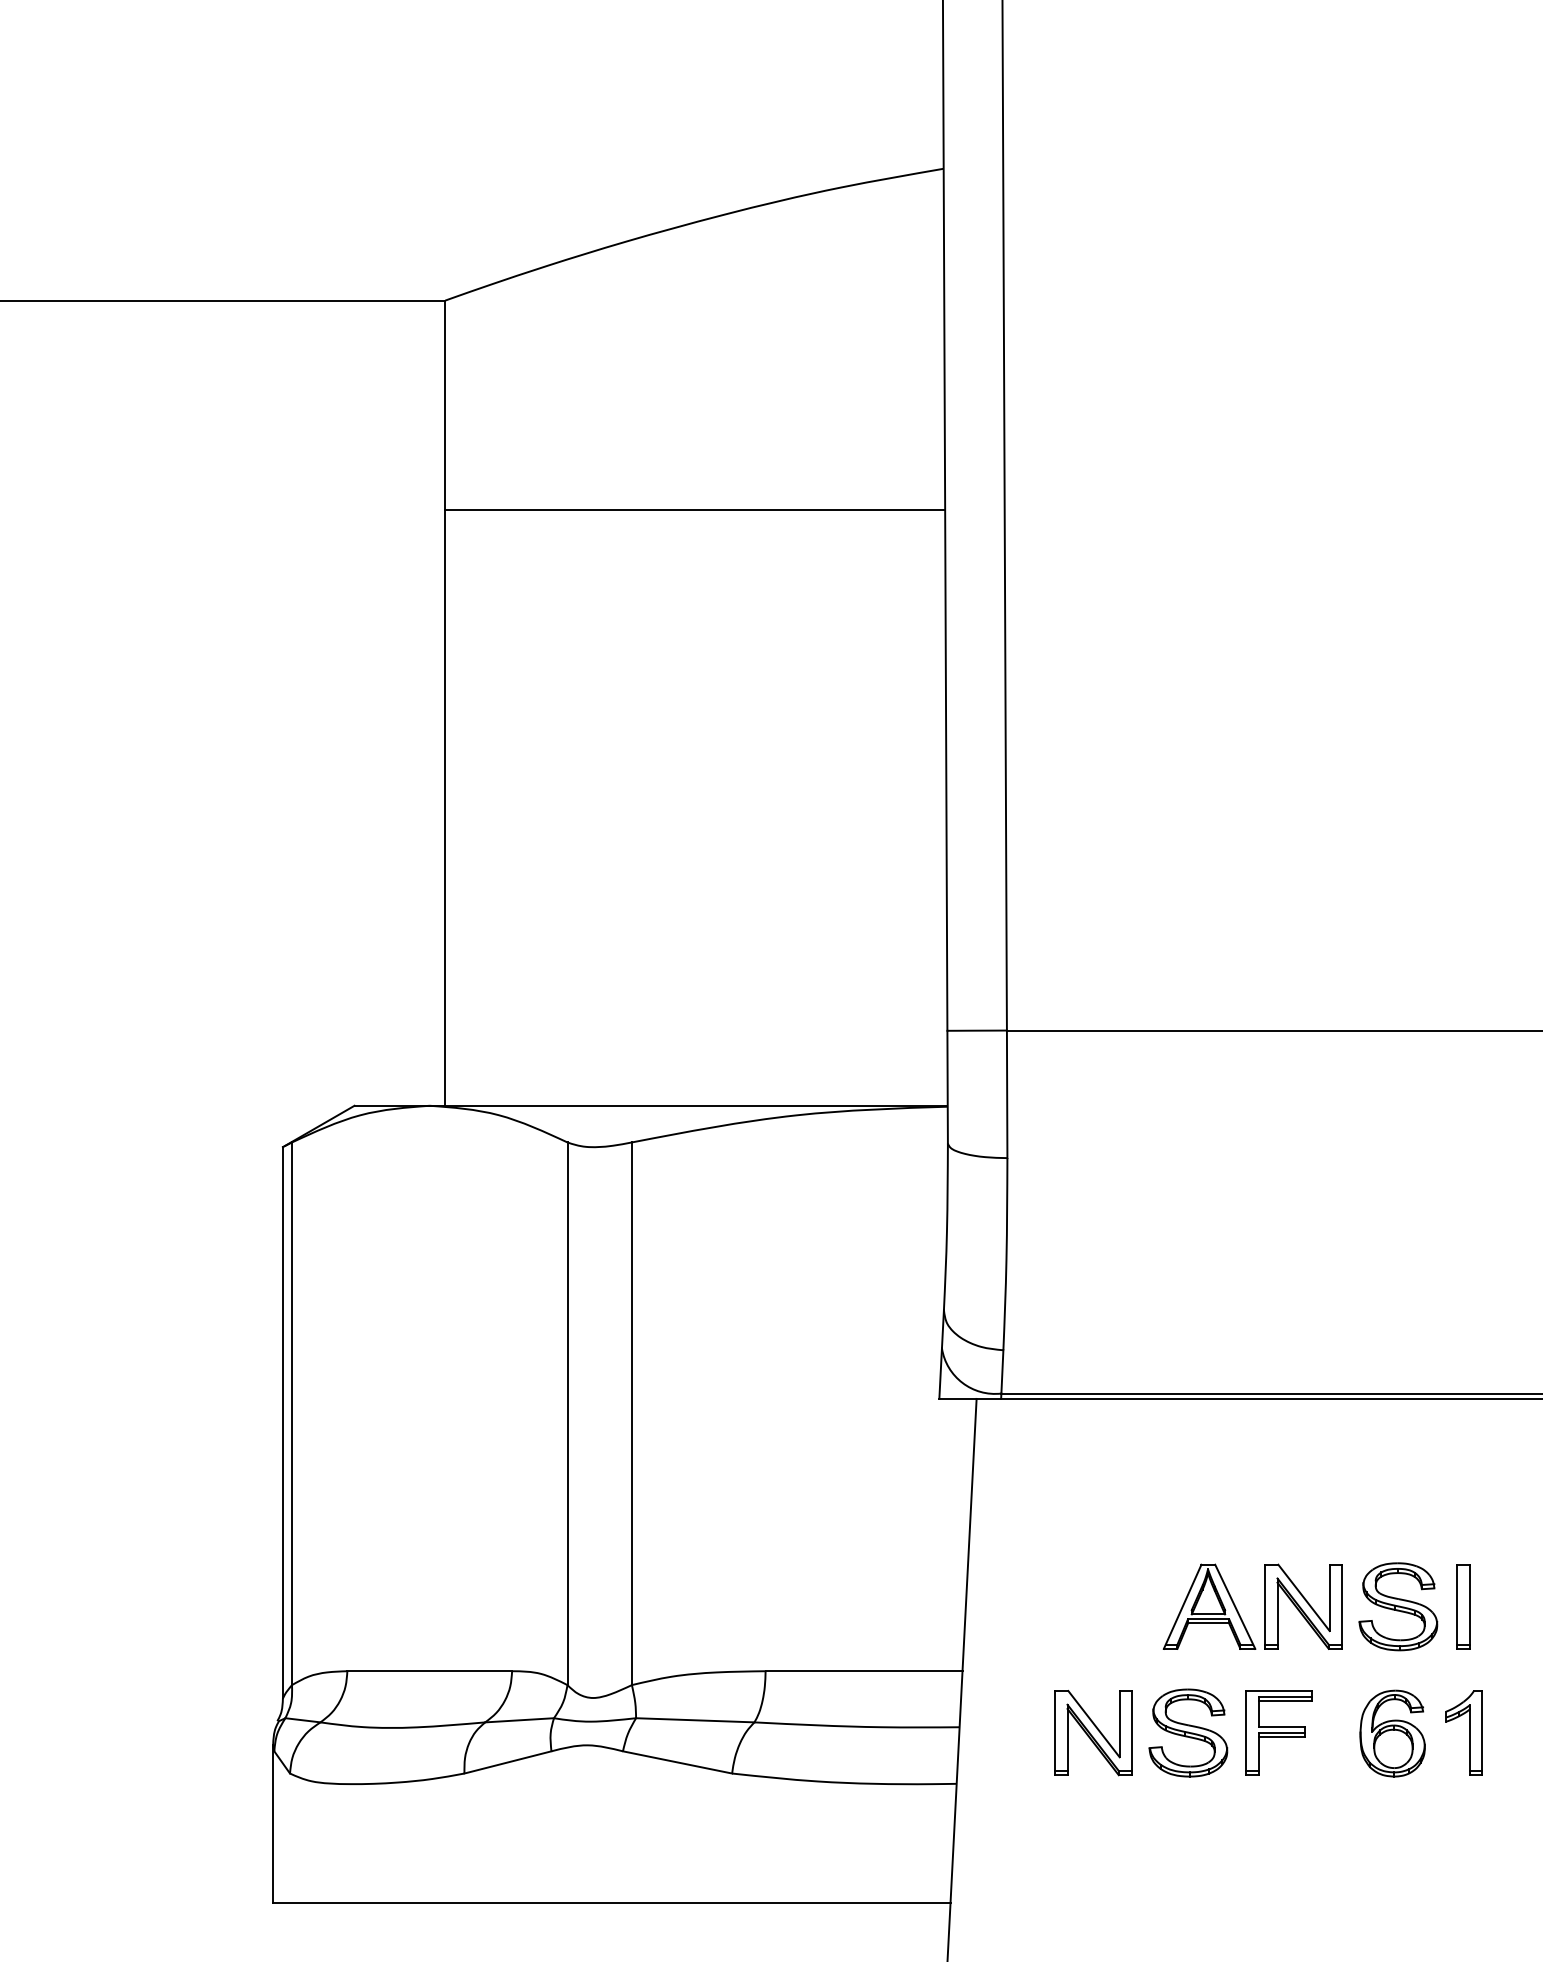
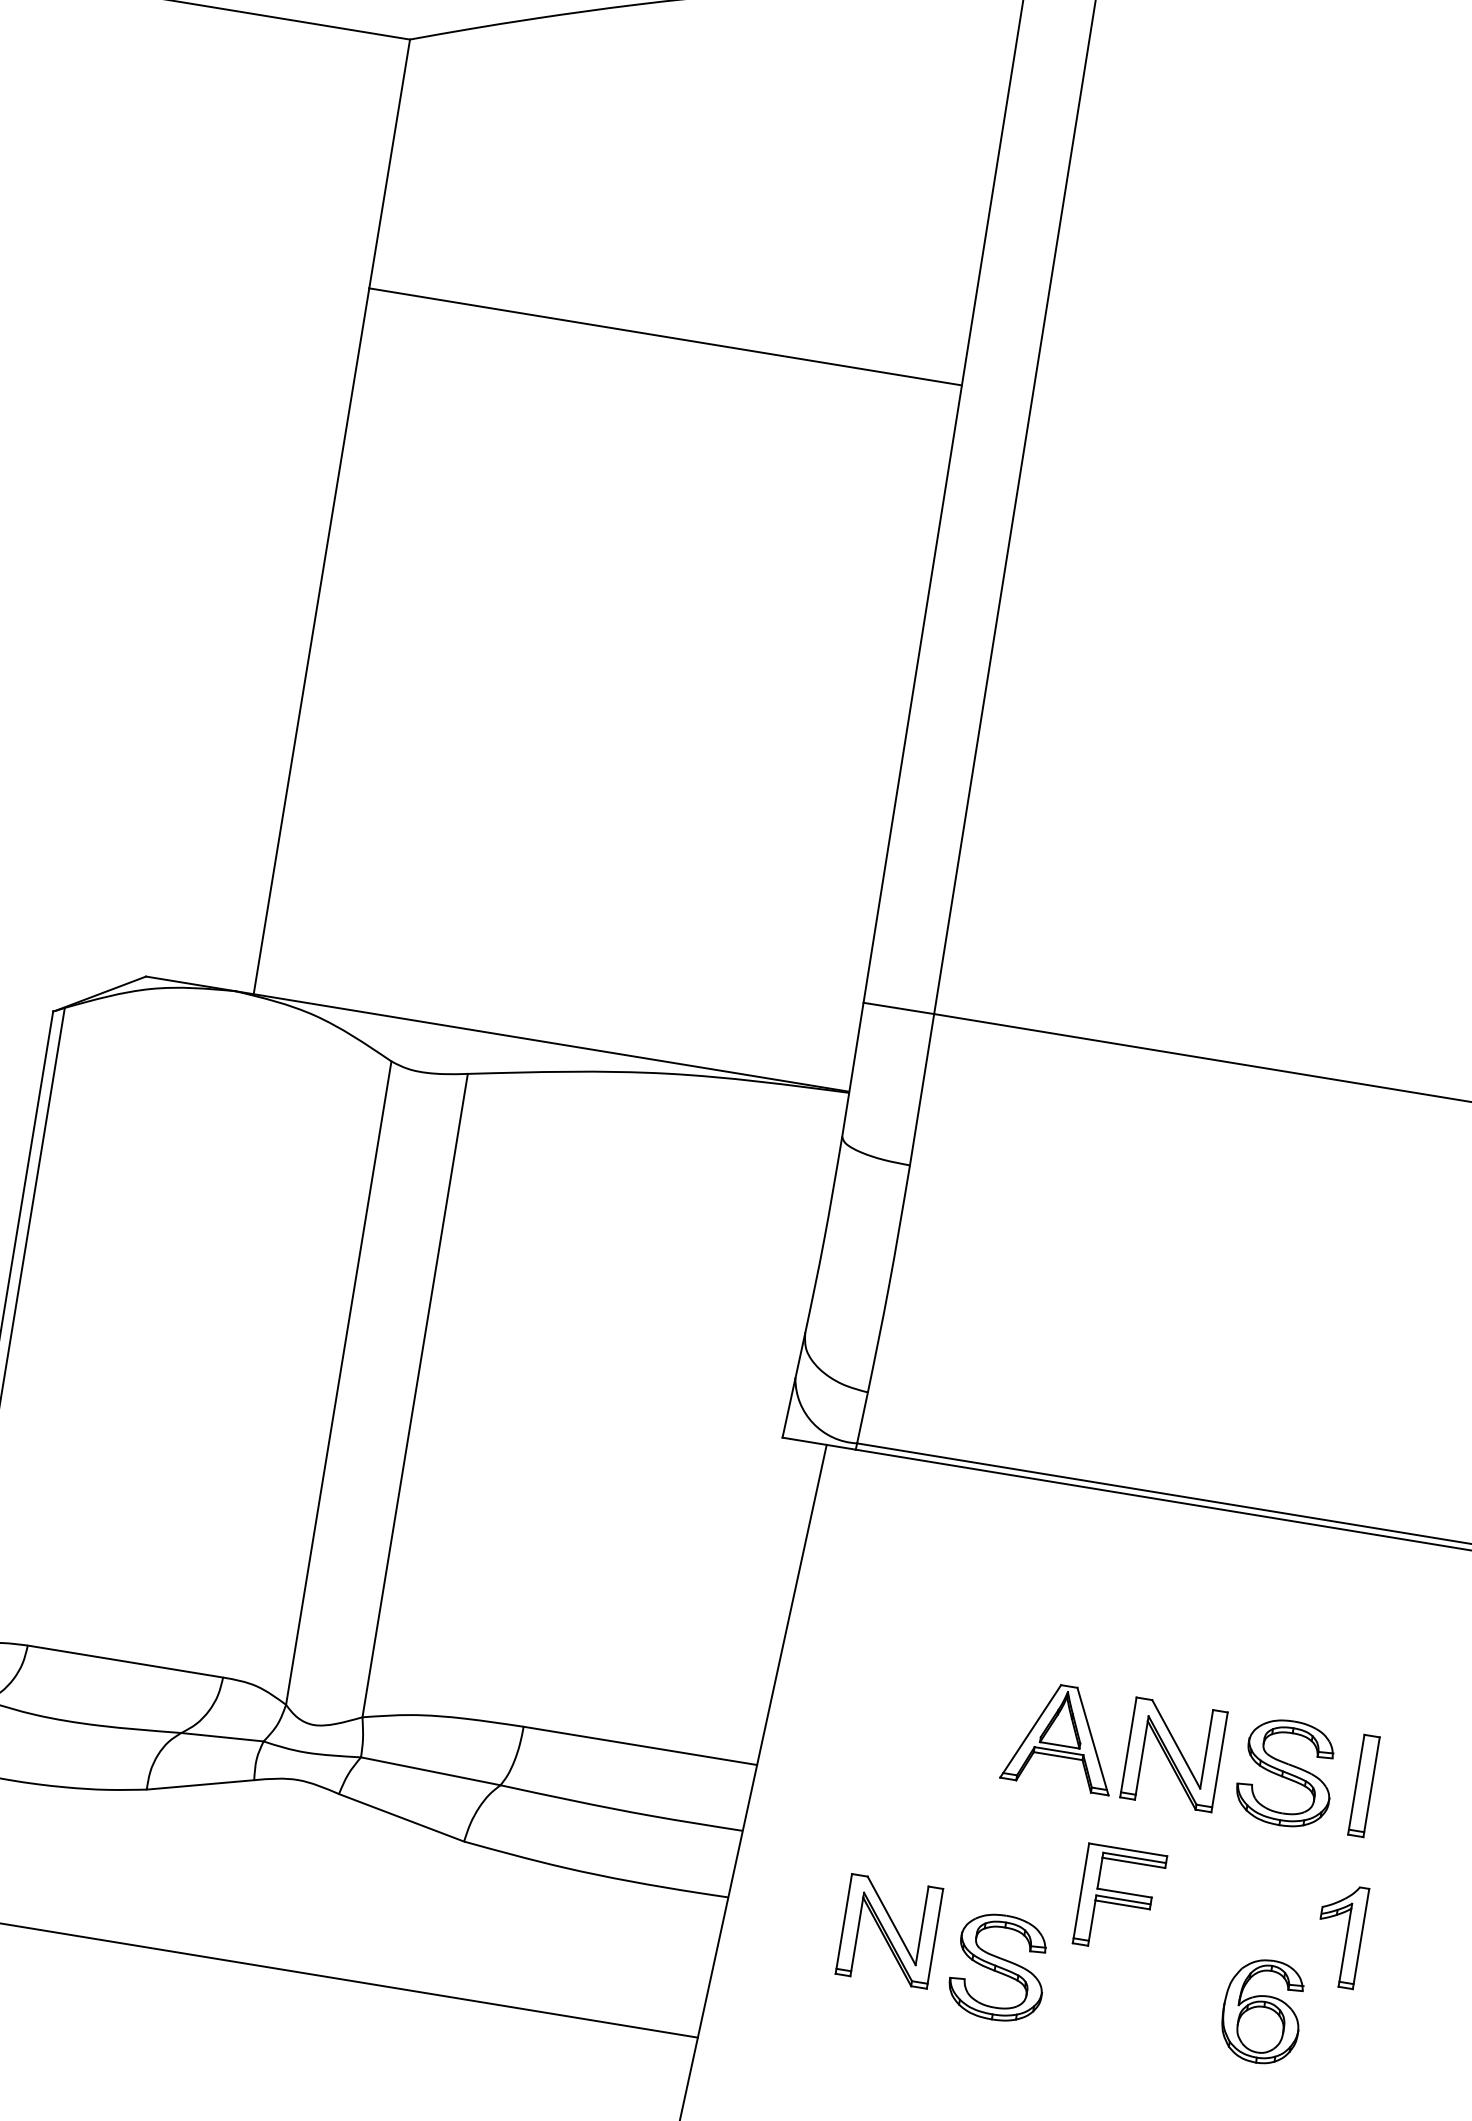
part: (1188, 1732) -> (999, 1966), moved
part: (1093, 1733) -> (889, 1931), moved
part: (1392, 1733) -> (1262, 2011), moved

